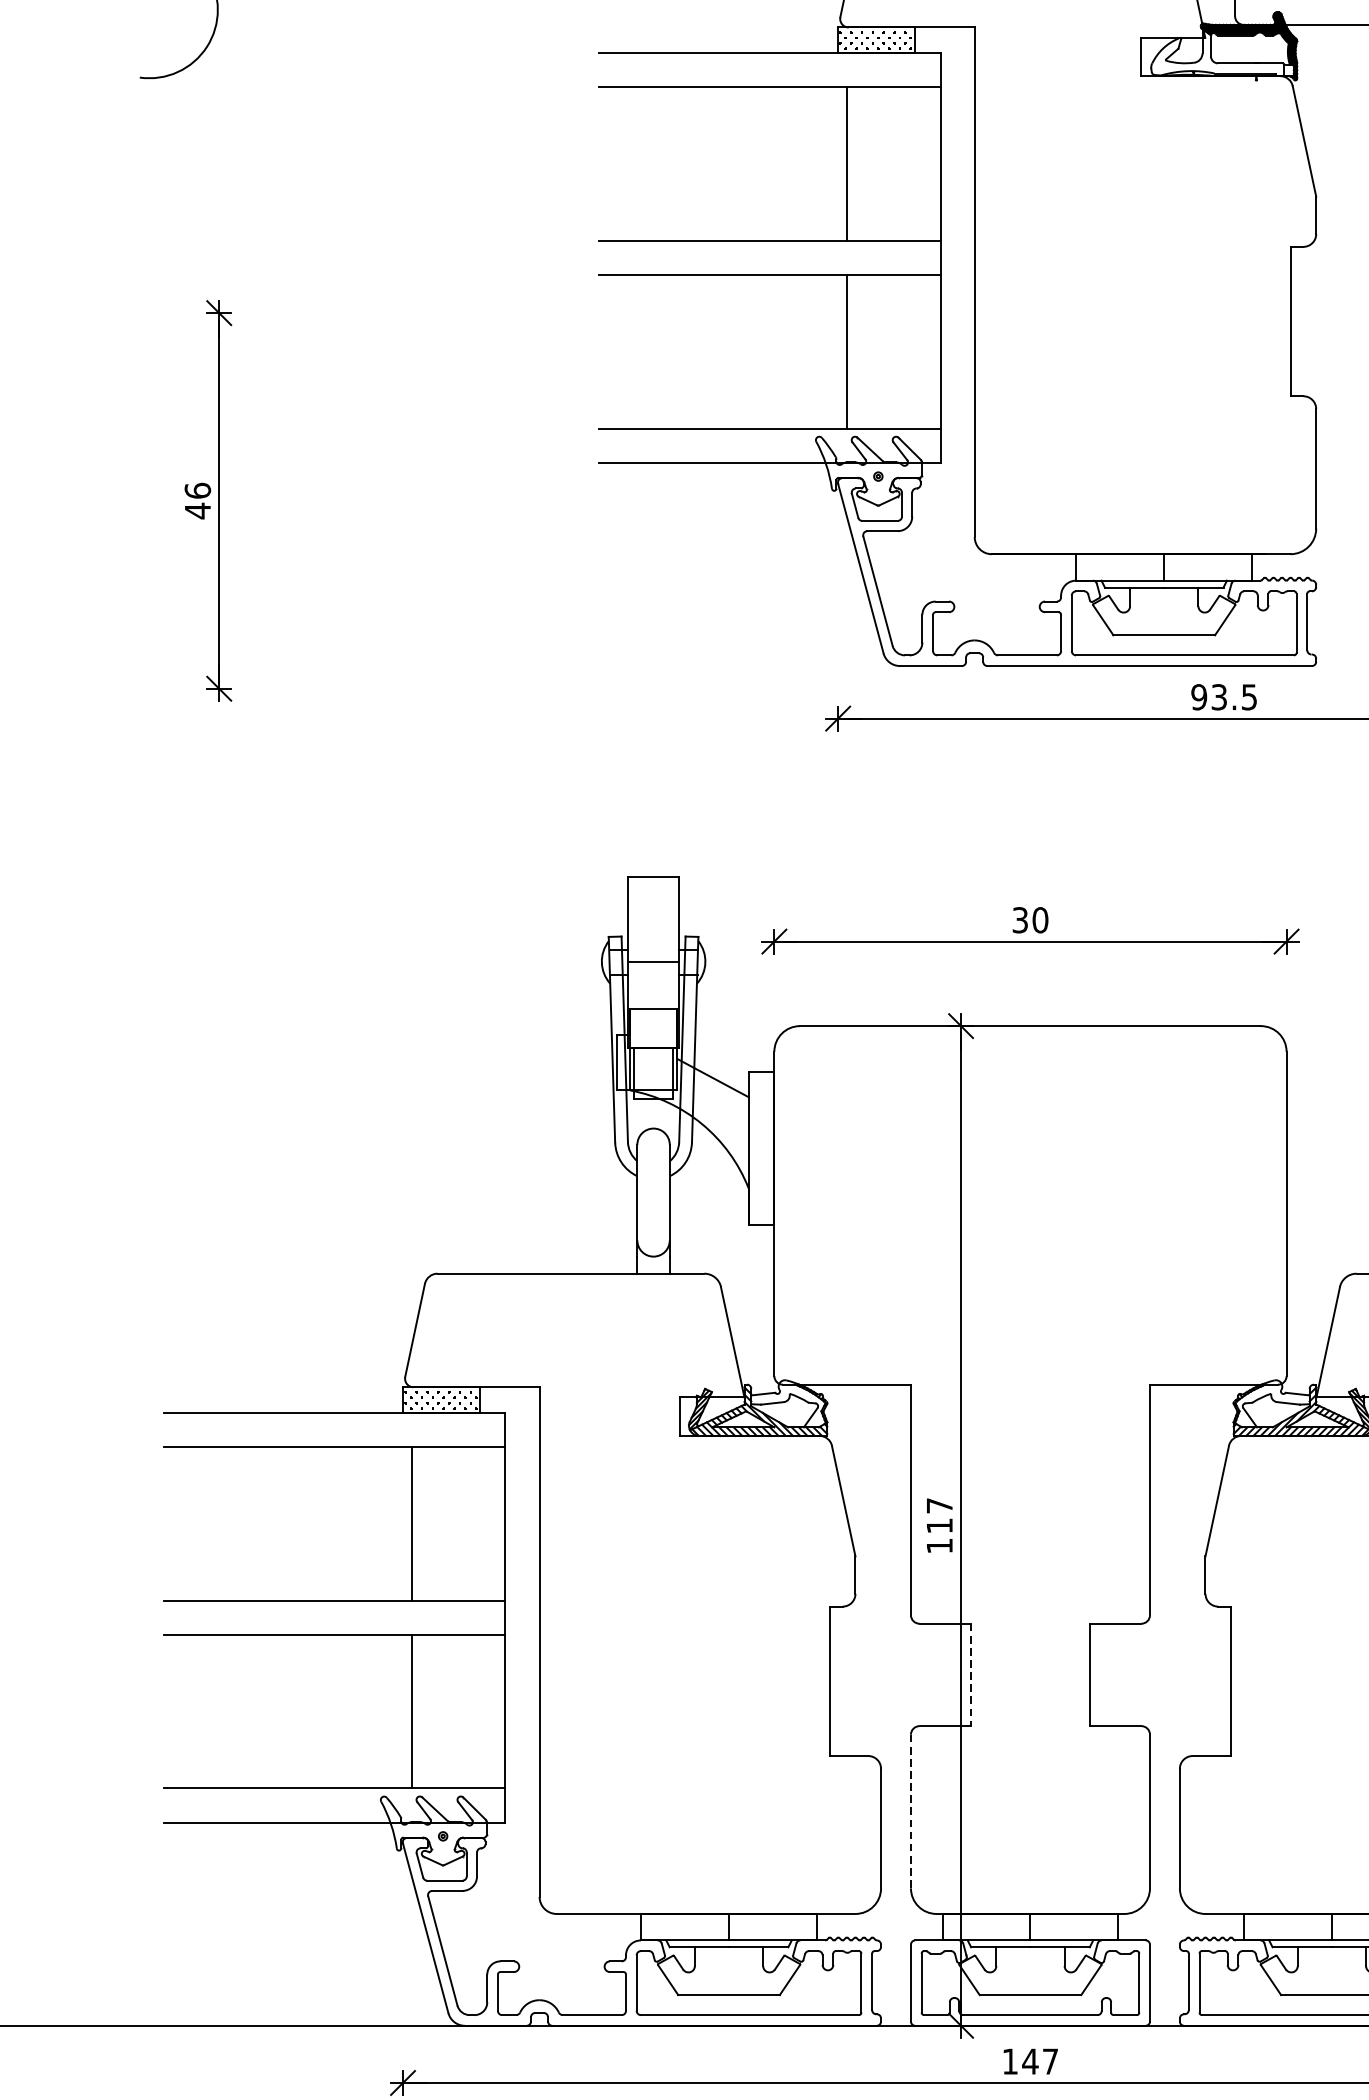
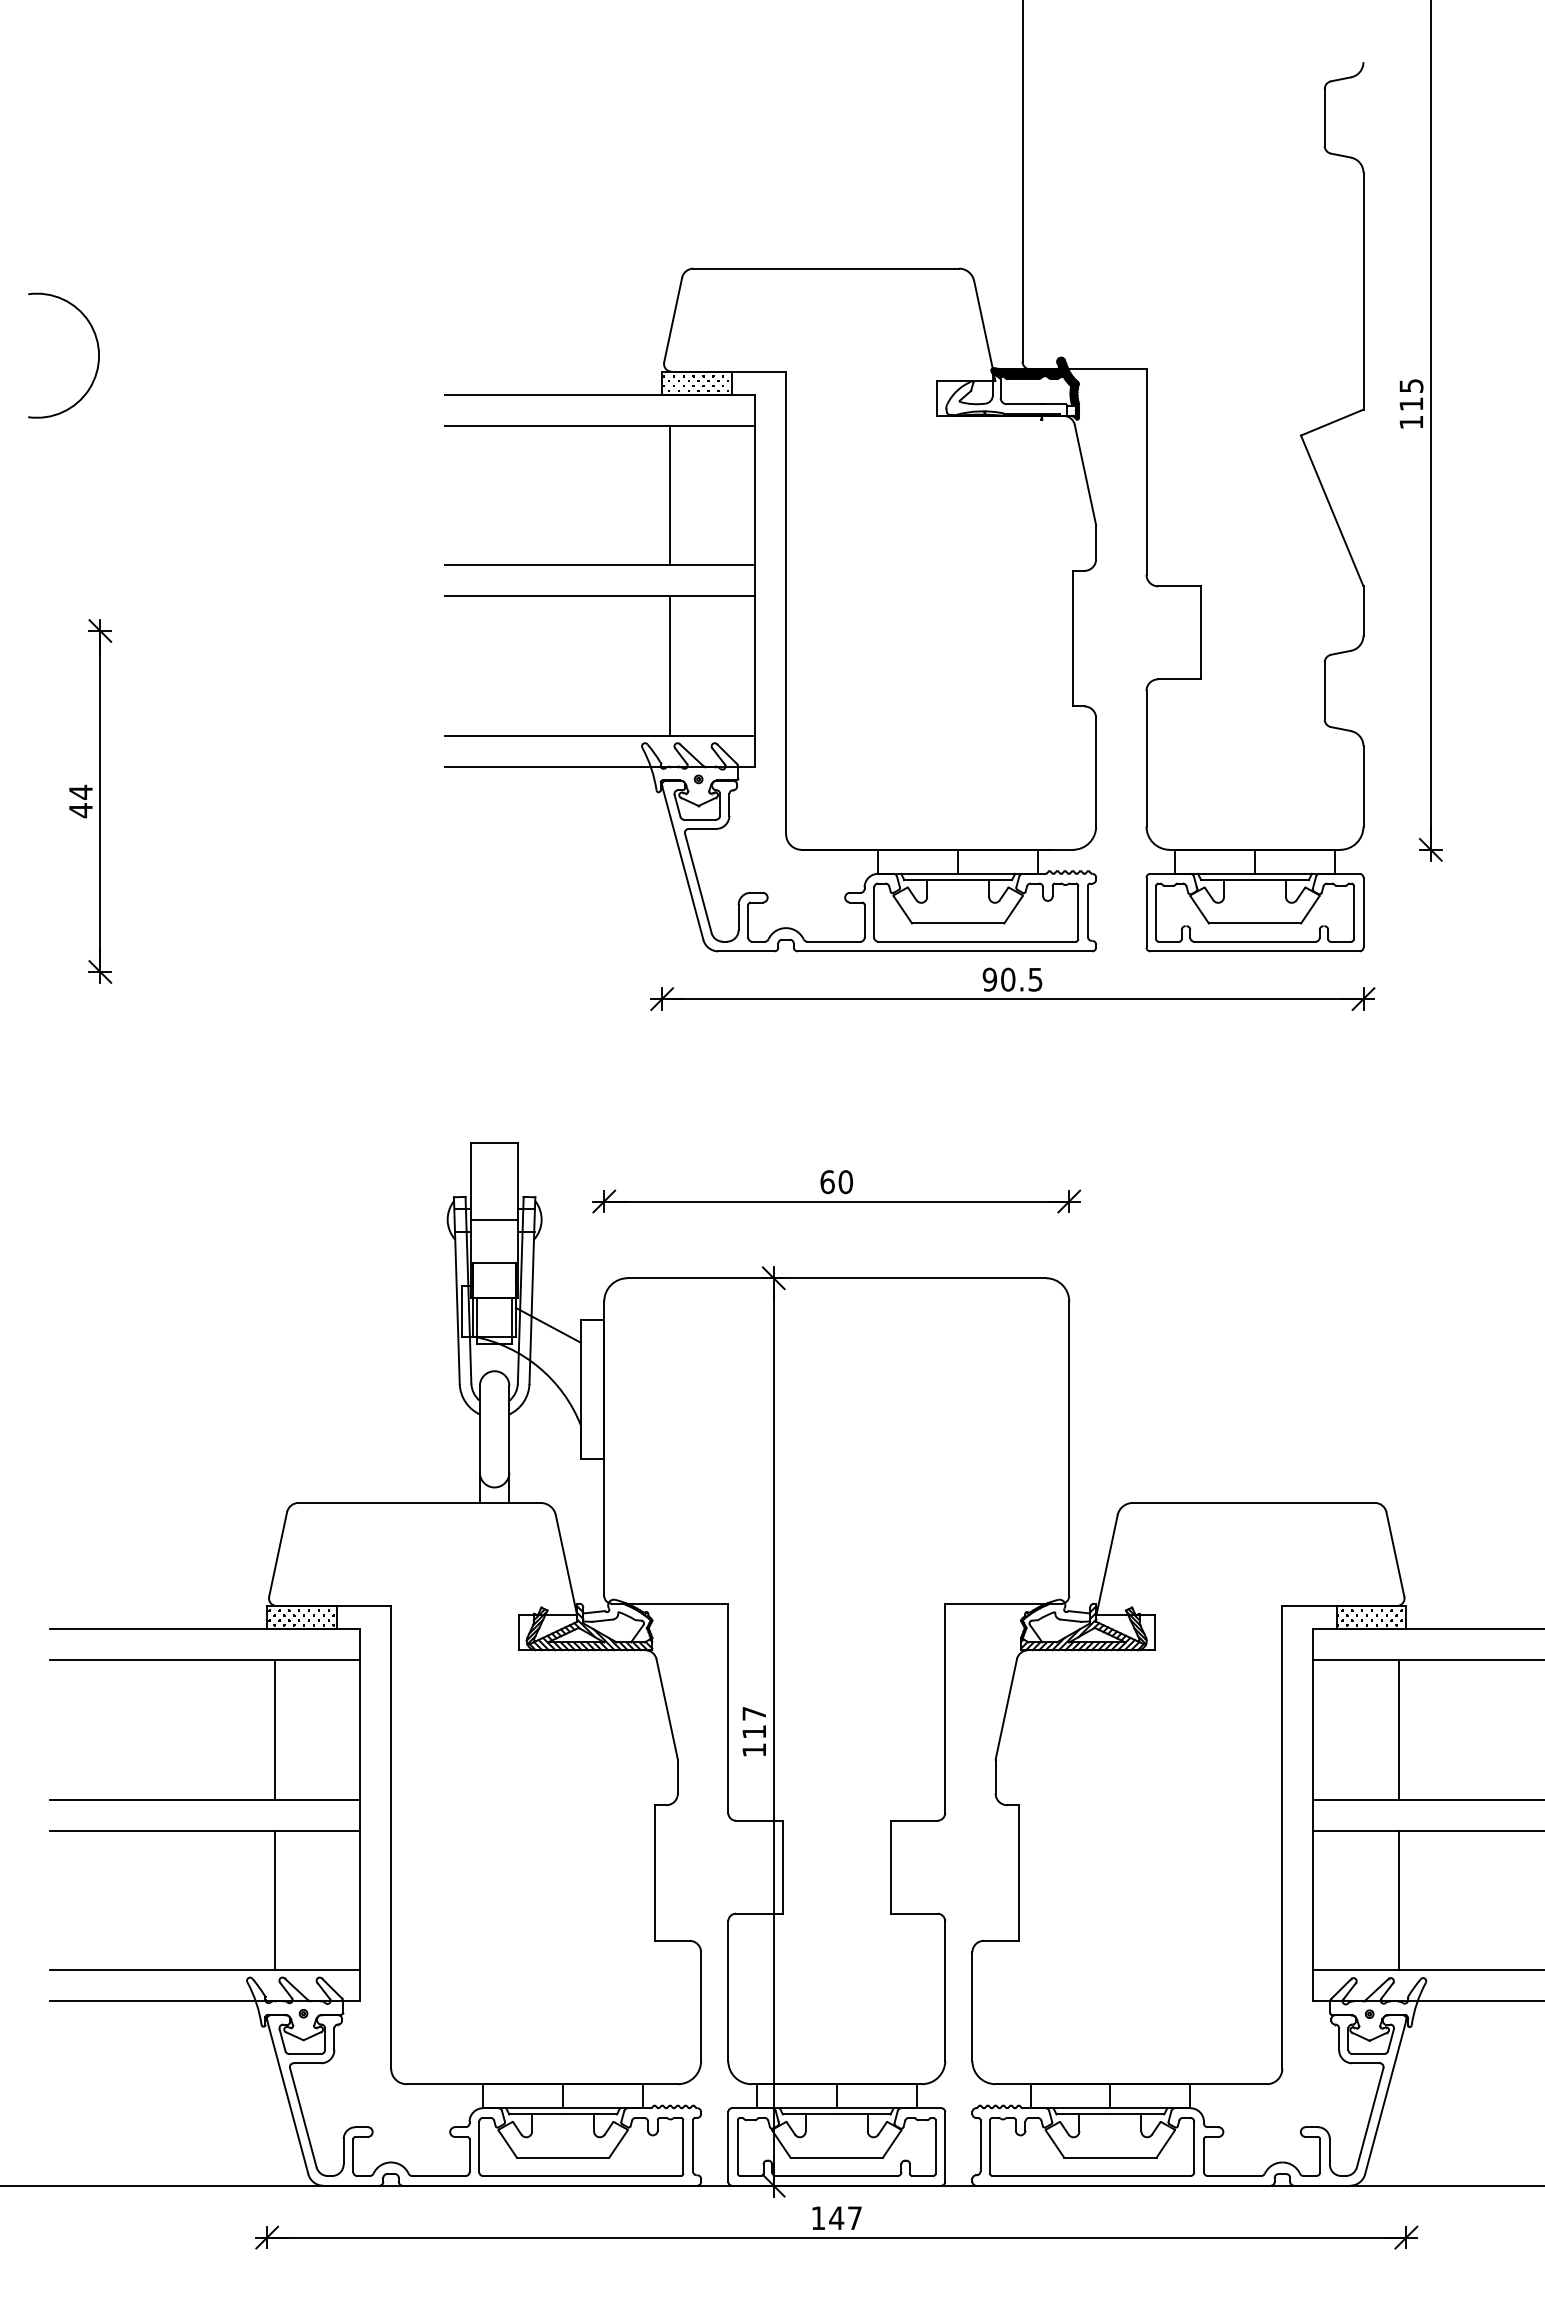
text: (197, 489) -> (80, 791), 46 -> 44
text: (1219, 697) -> (1008, 979), 93.5 -> 90.5
text: (1020, 920) -> (827, 1182), 30 -> 60
line: (970, 1675) -> (782, 1867), dashed -> solid
line: (911, 1811) -> (728, 1991), dashed -> solid

